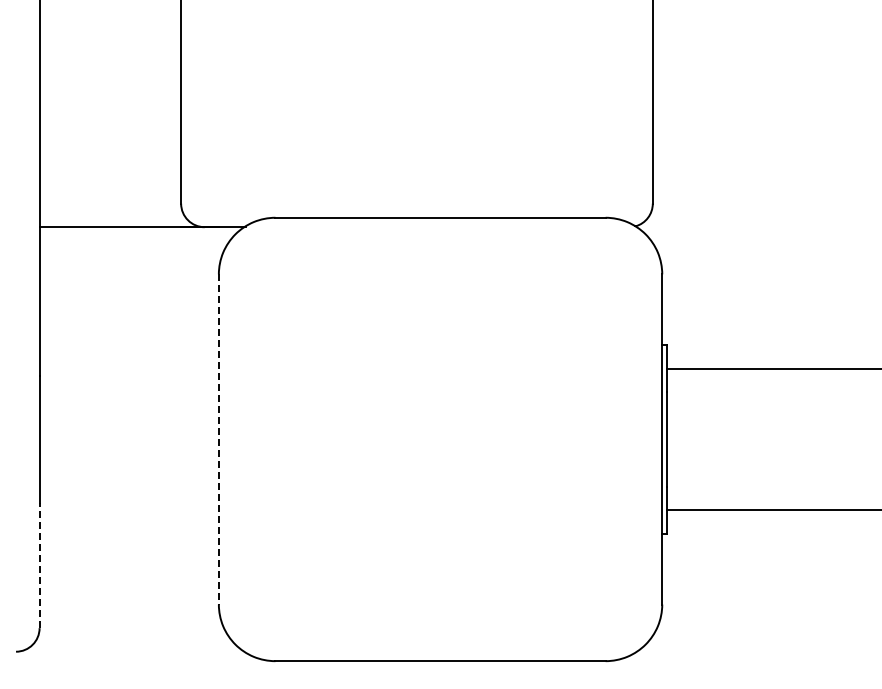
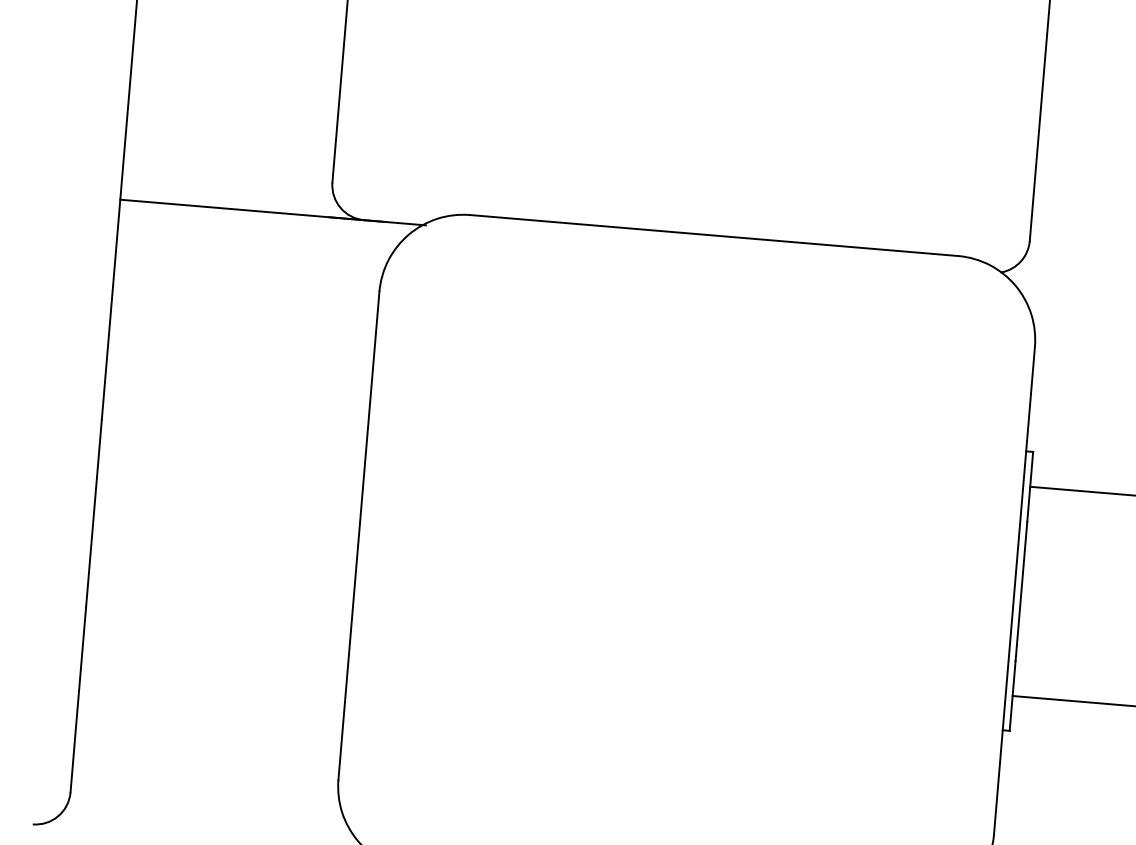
line: (218, 439) -> (358, 535), dashed -> solid
line: (39, 565) -> (78, 699), dashed -> solid

